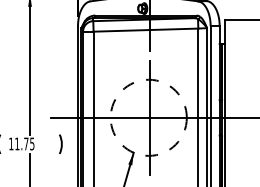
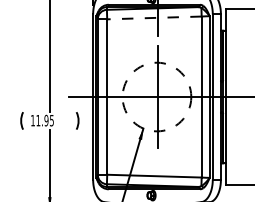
line: (144, 29) -> (153, 17), solid -> dashed
text: (26, 143) -> (46, 120), 11.75 -> 11.95

